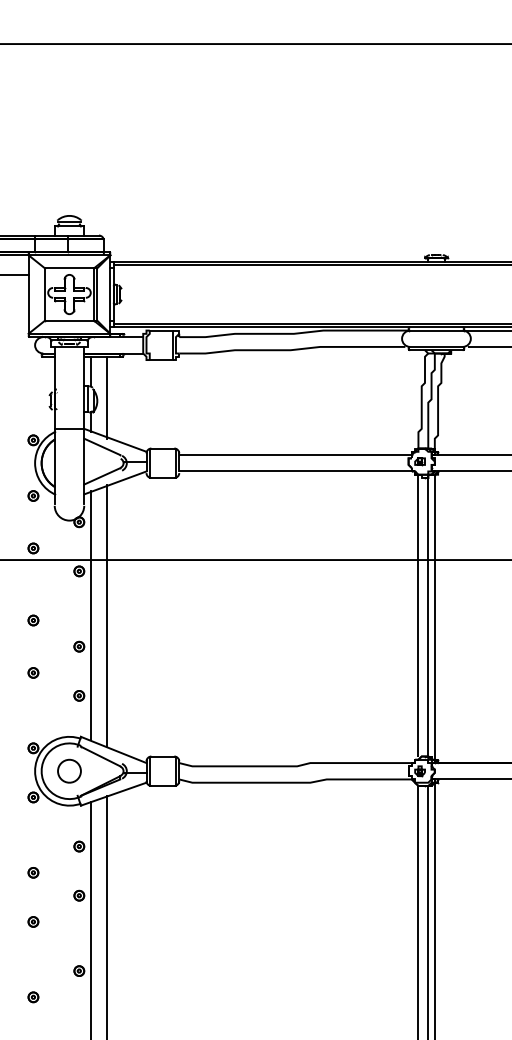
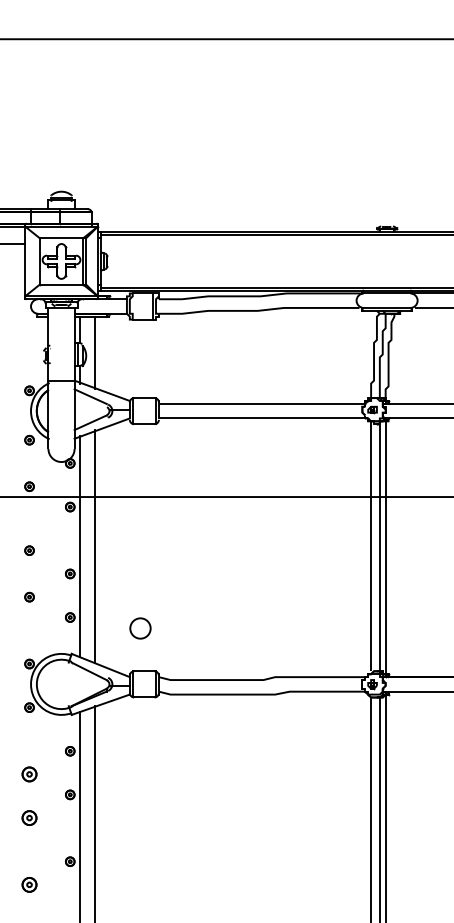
part: (69, 770) -> (140, 627), moved
part: (33, 872) -> (29, 774), size x1.6
part: (33, 921) -> (29, 817), size x1.6
part: (33, 997) -> (29, 885), size x1.6

